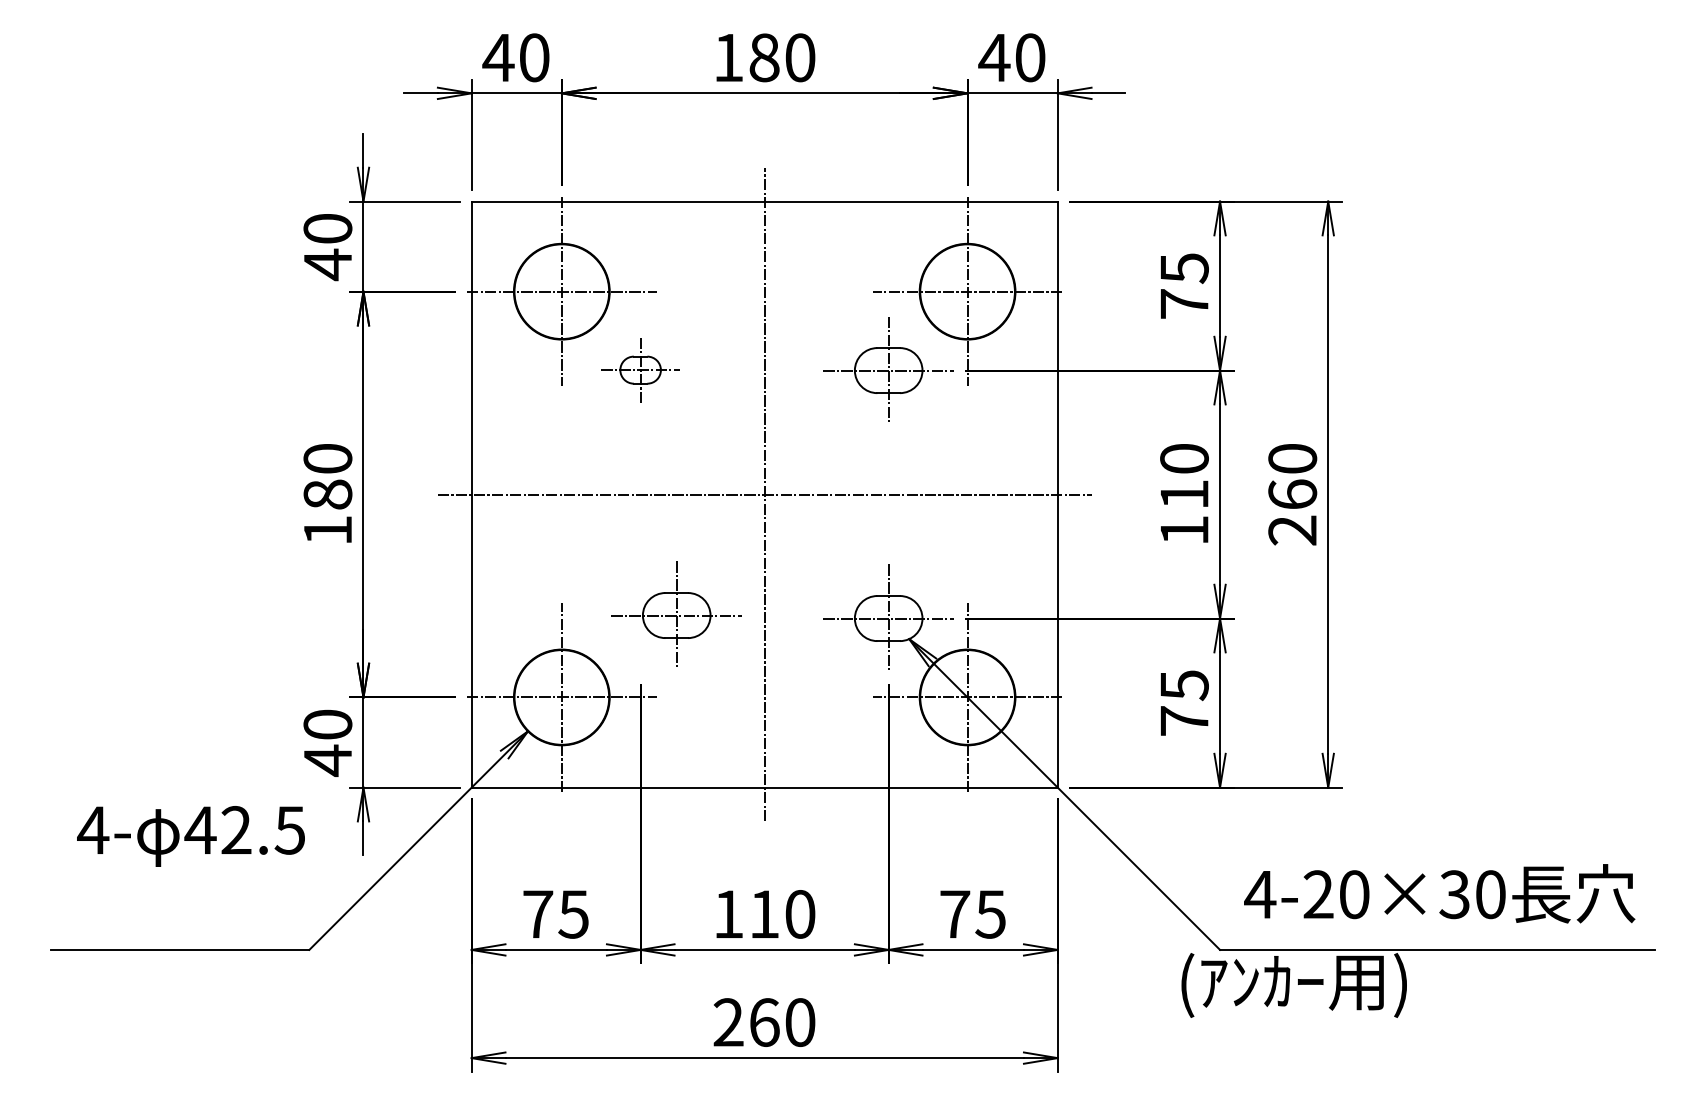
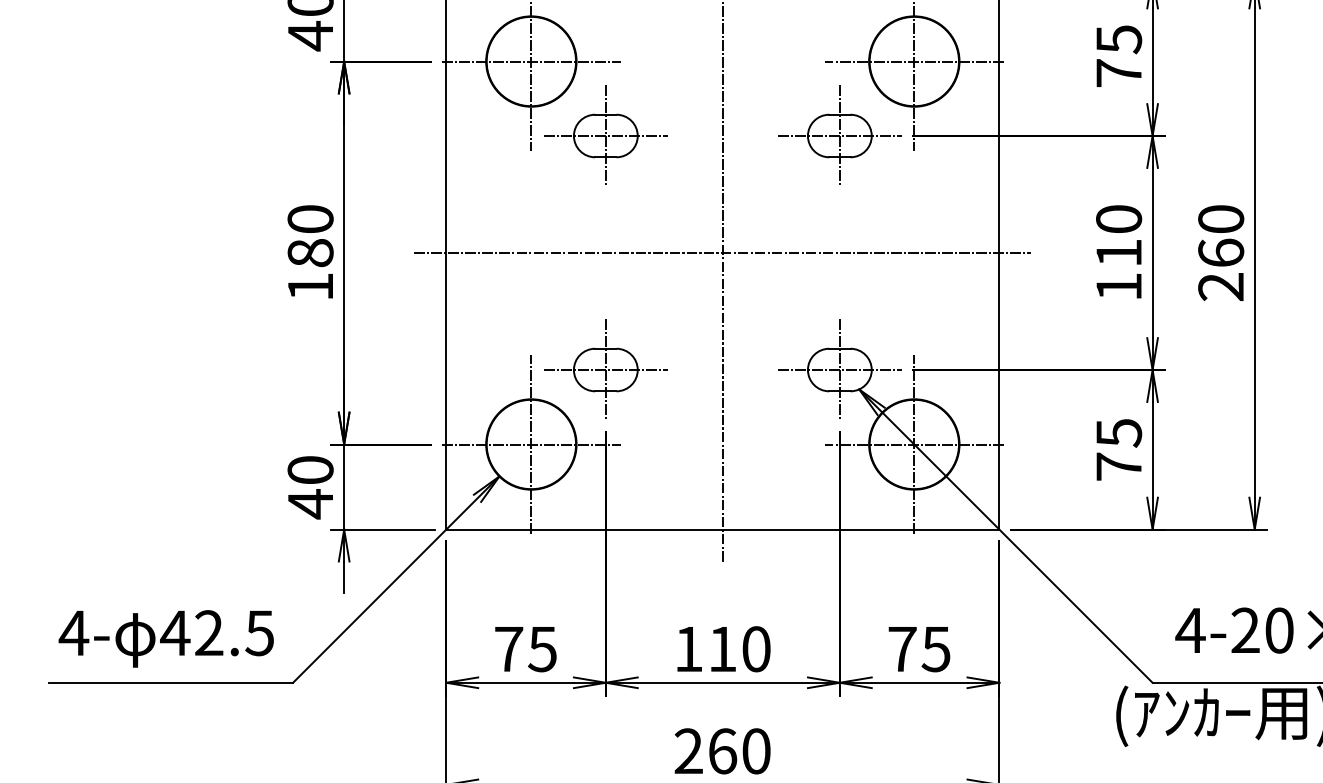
part: (640, 369) -> (605, 134), size x1.67
part: (676, 613) -> (605, 368), moved
text: (190, 836) -> (165, 638), moved

